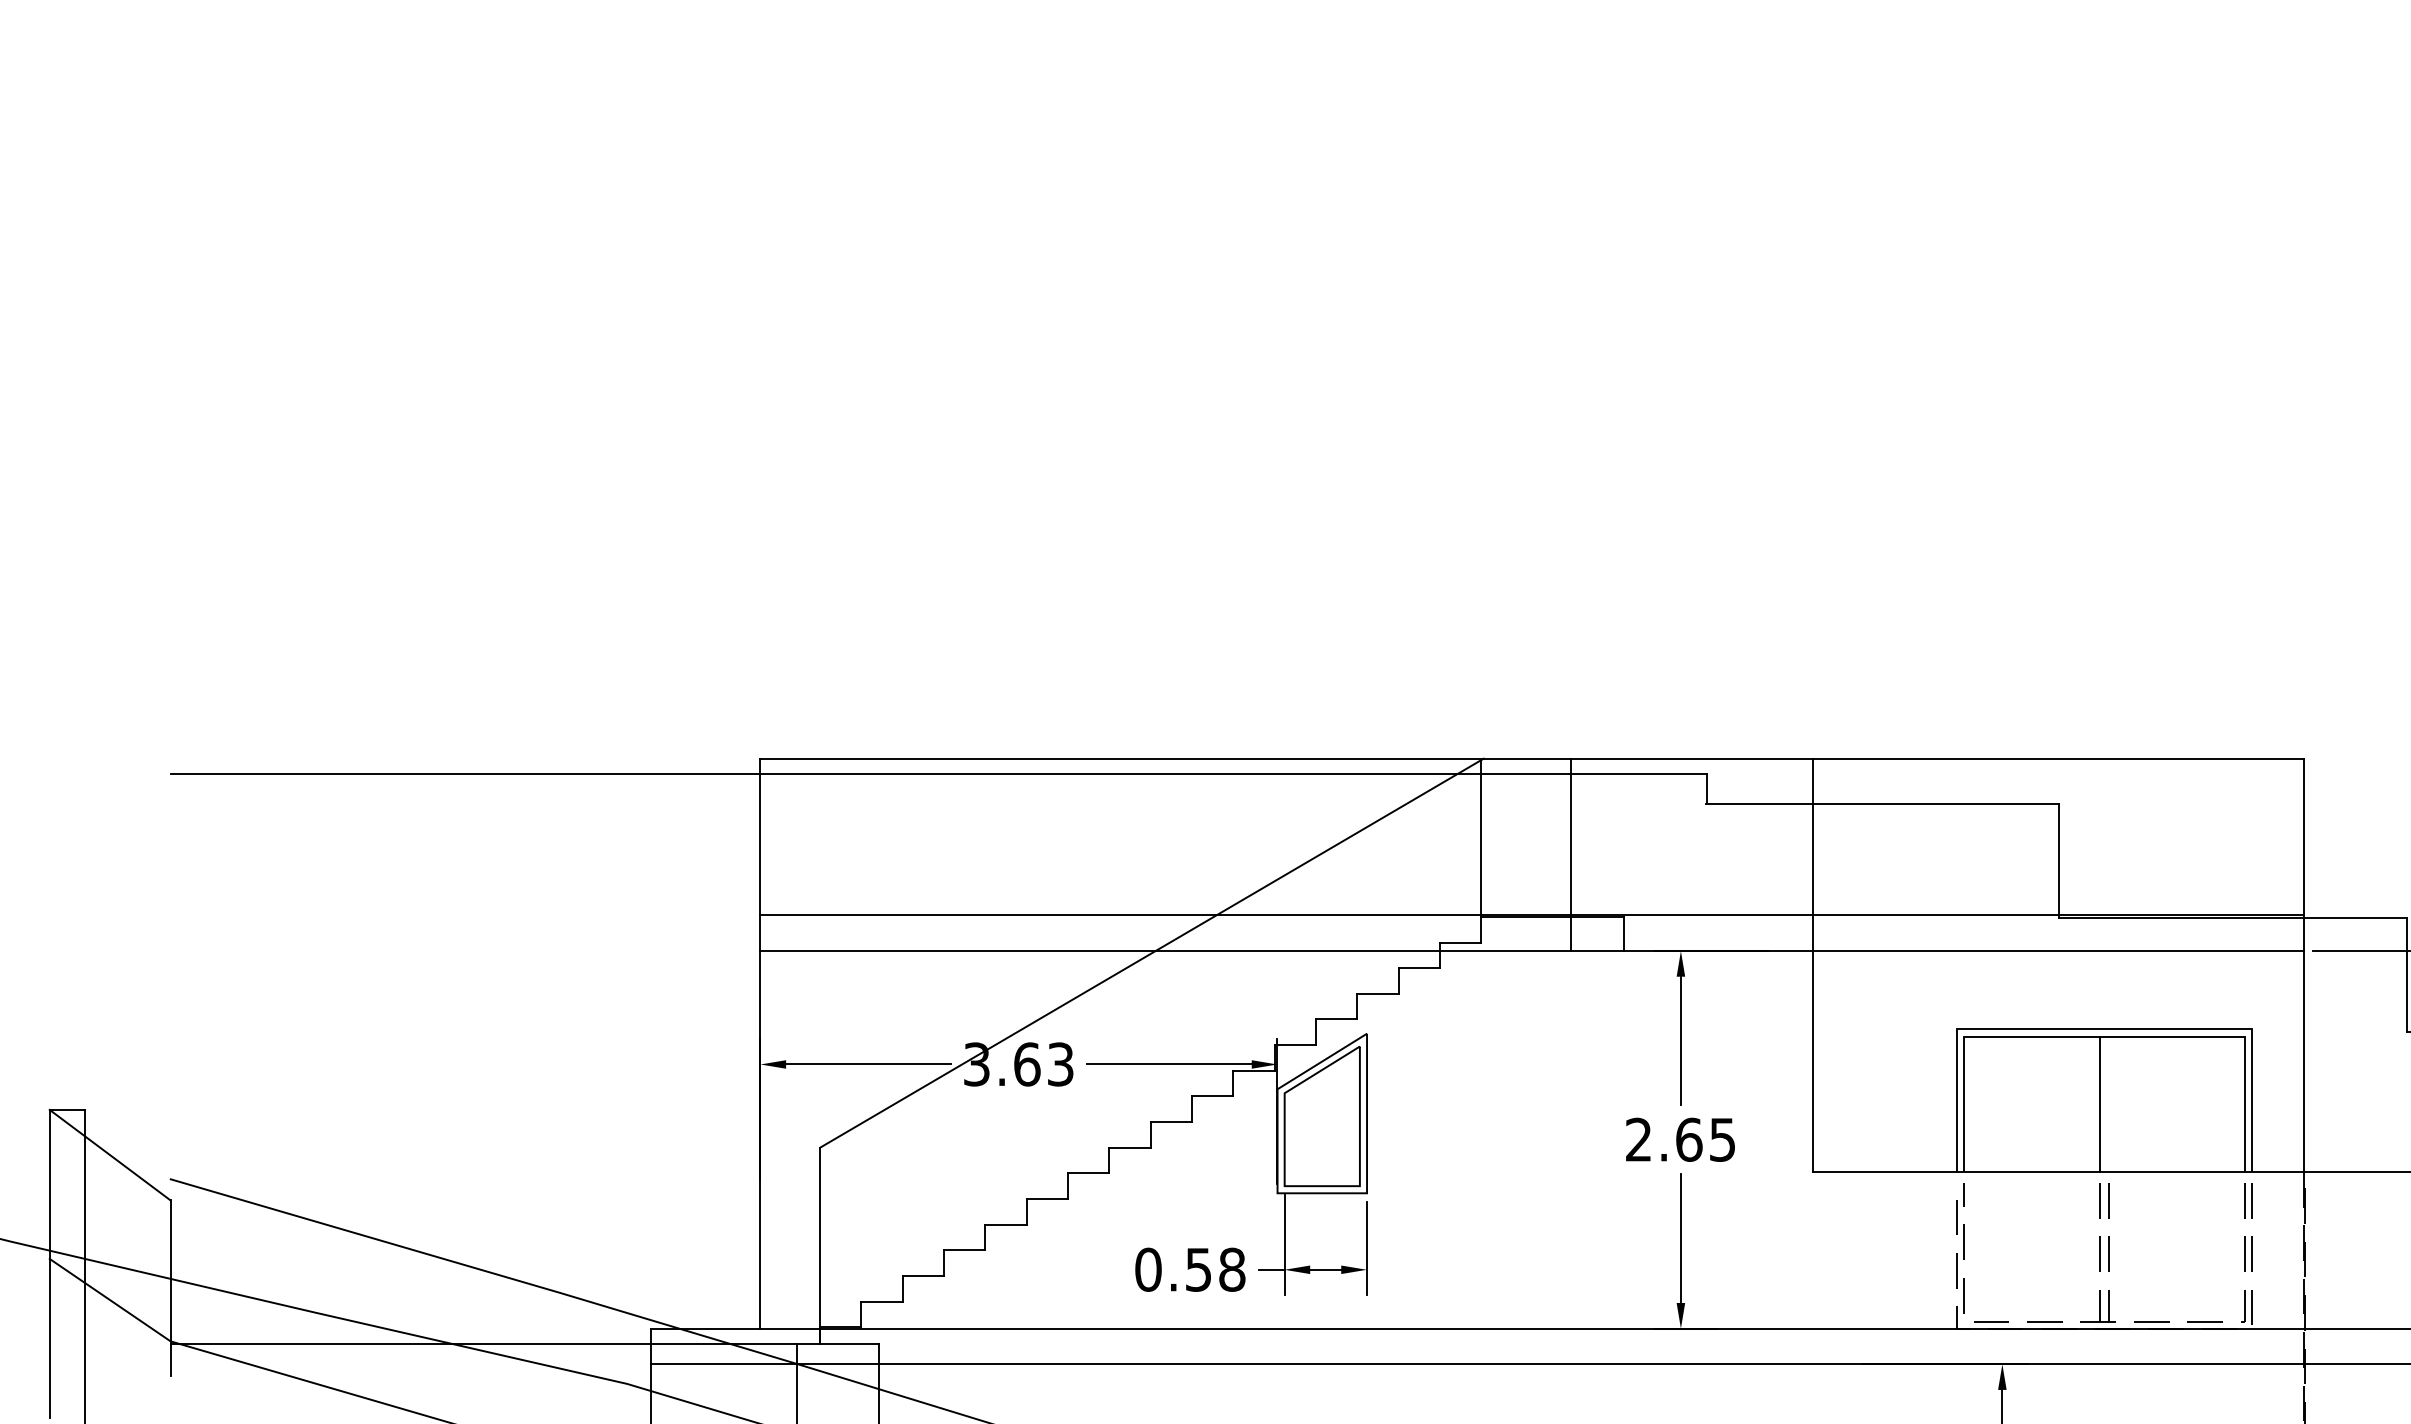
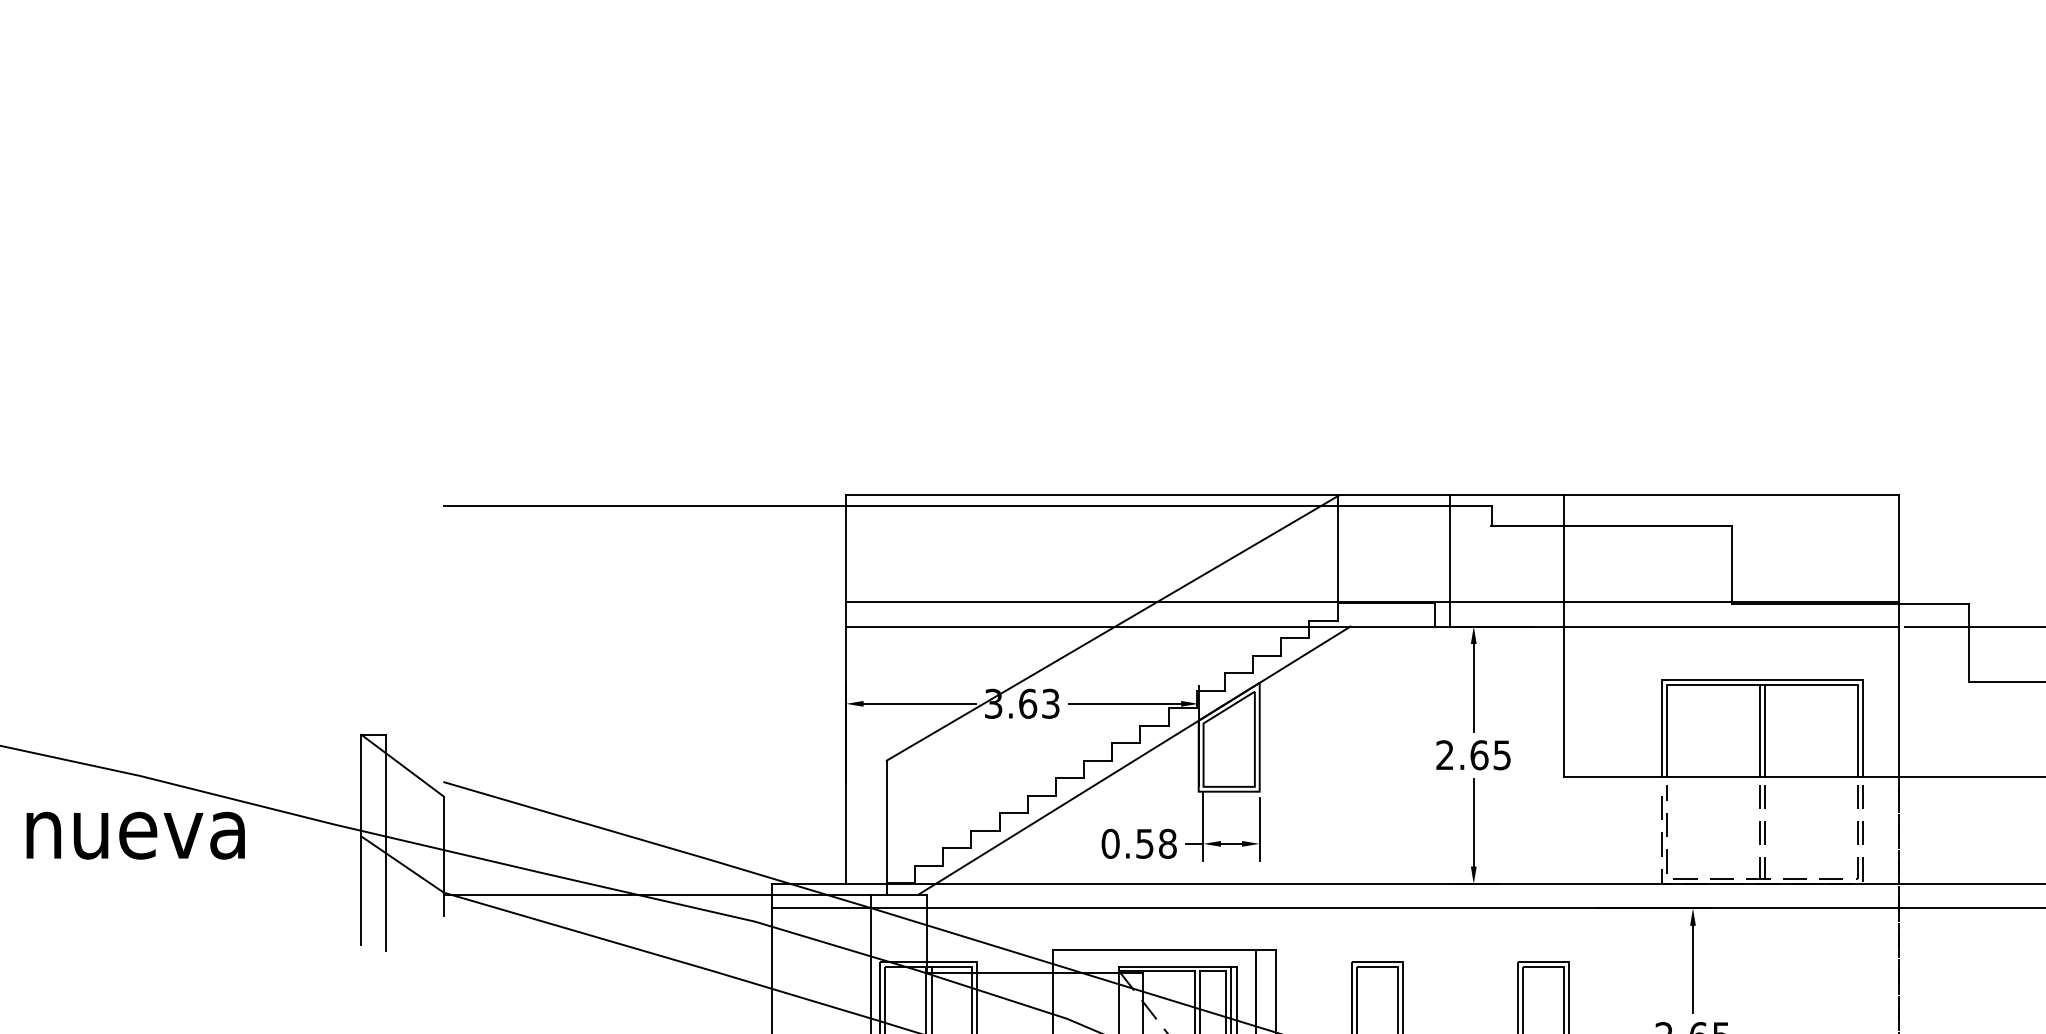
line: (1570, 854) -> (1449, 560), moved
line: (2108, 1103) -> (1765, 730), added
line: (1183, 1147) -> (1134, 760), added

